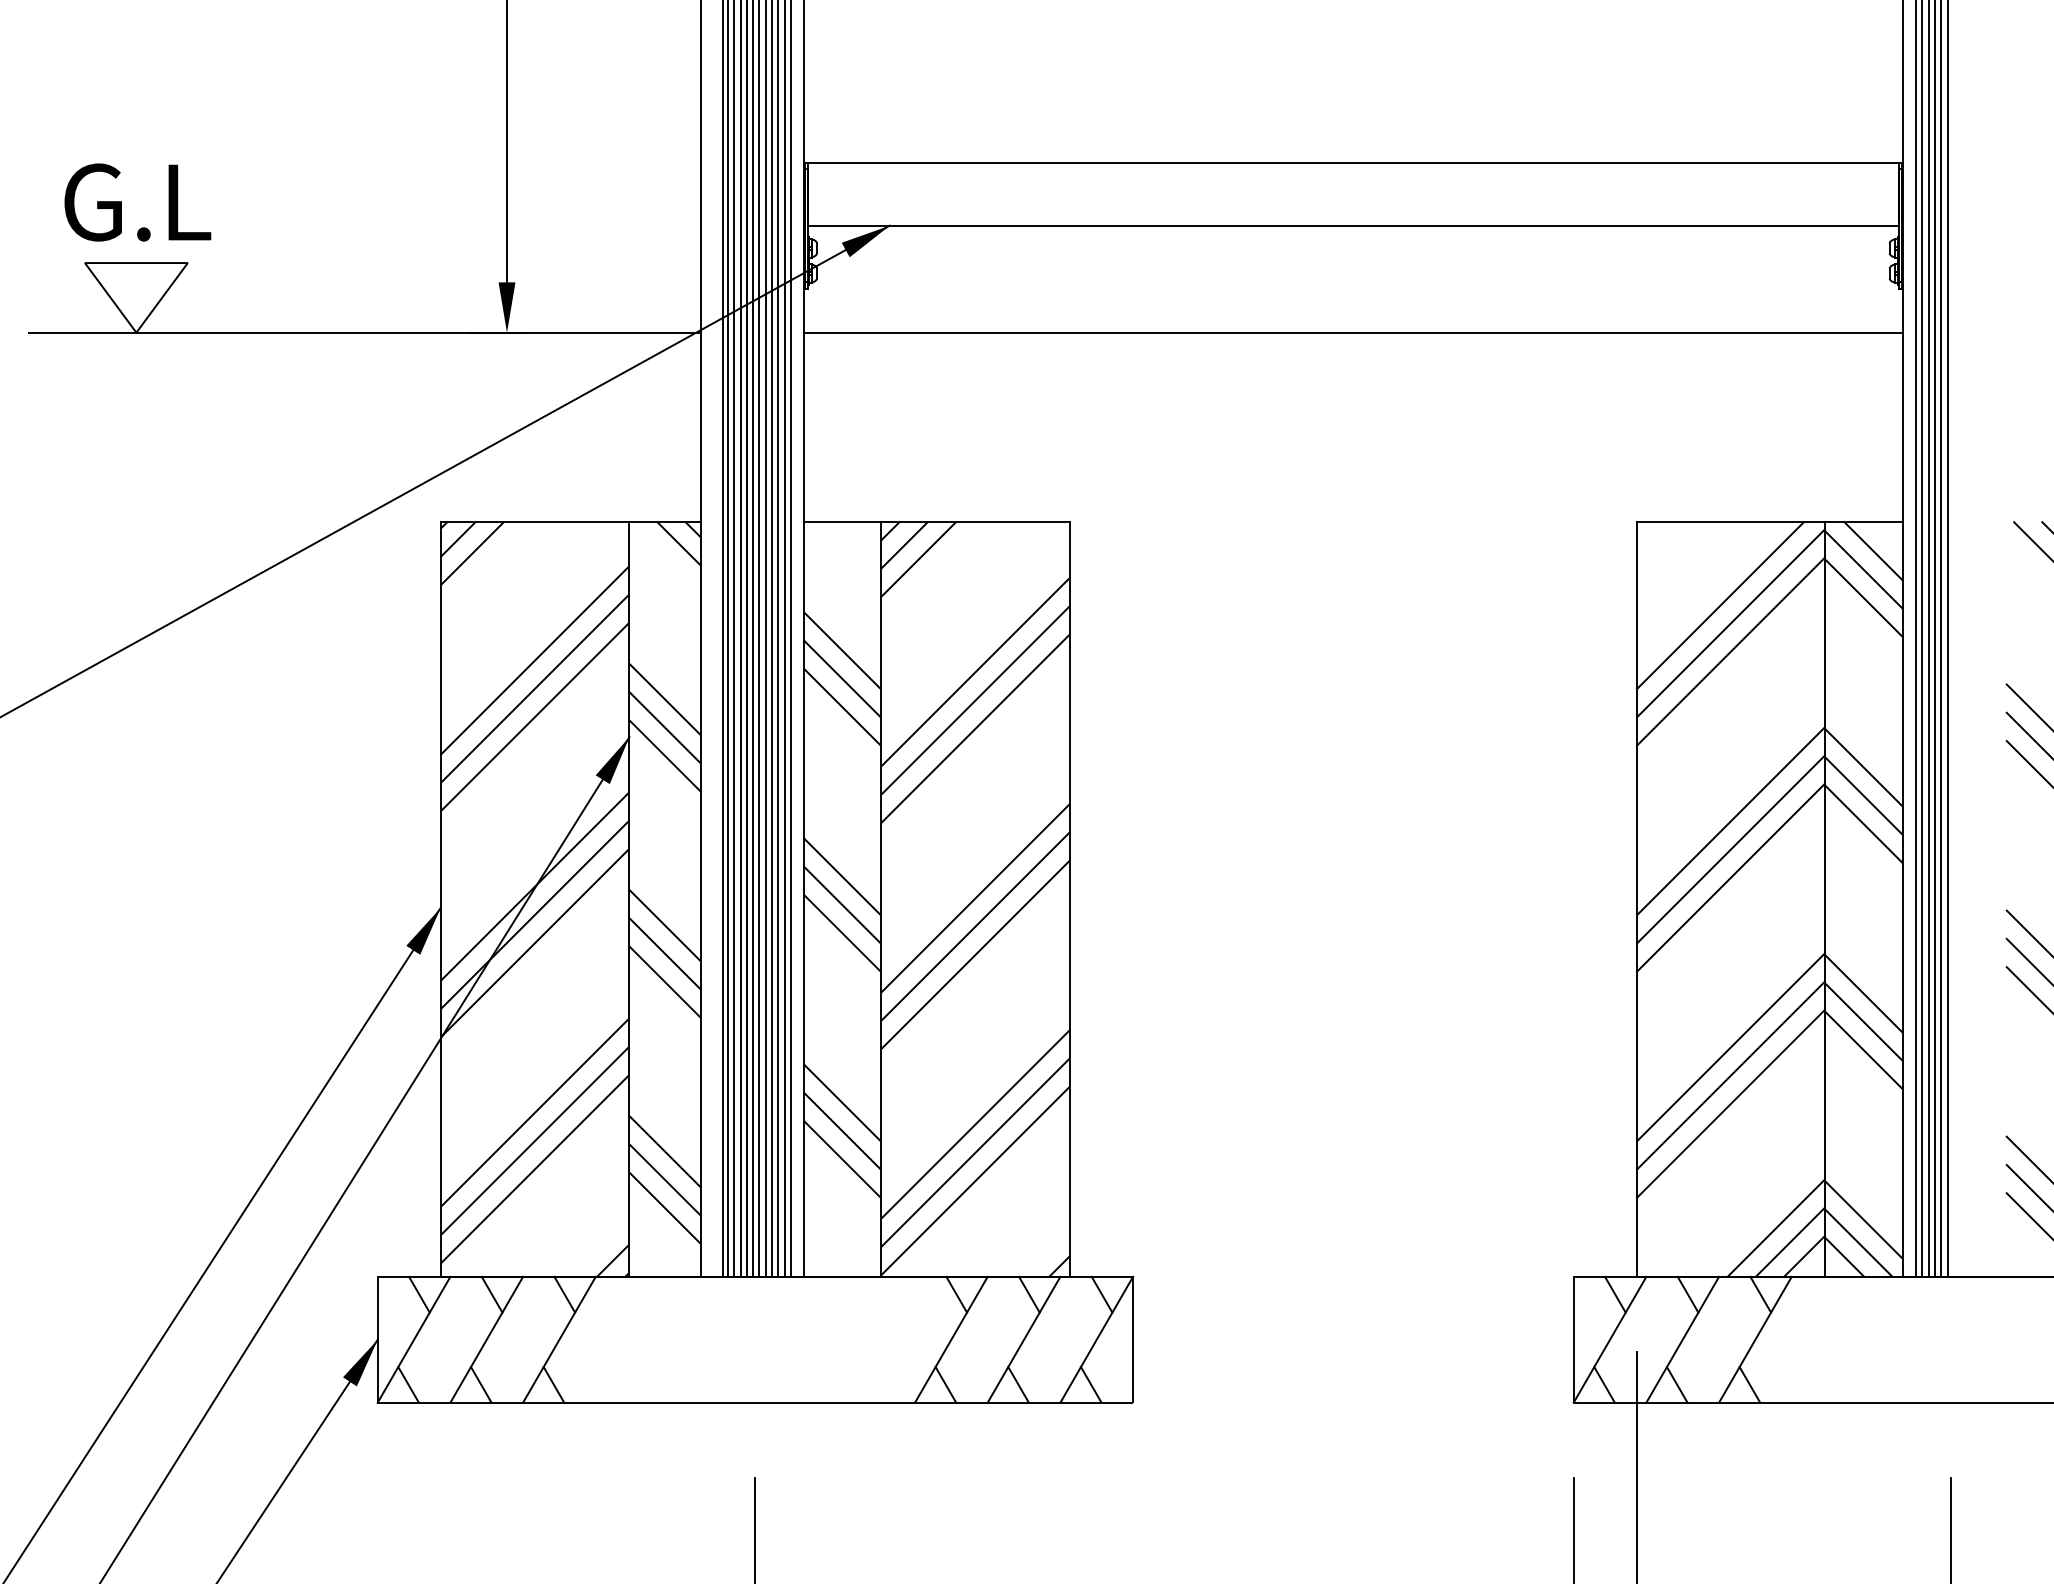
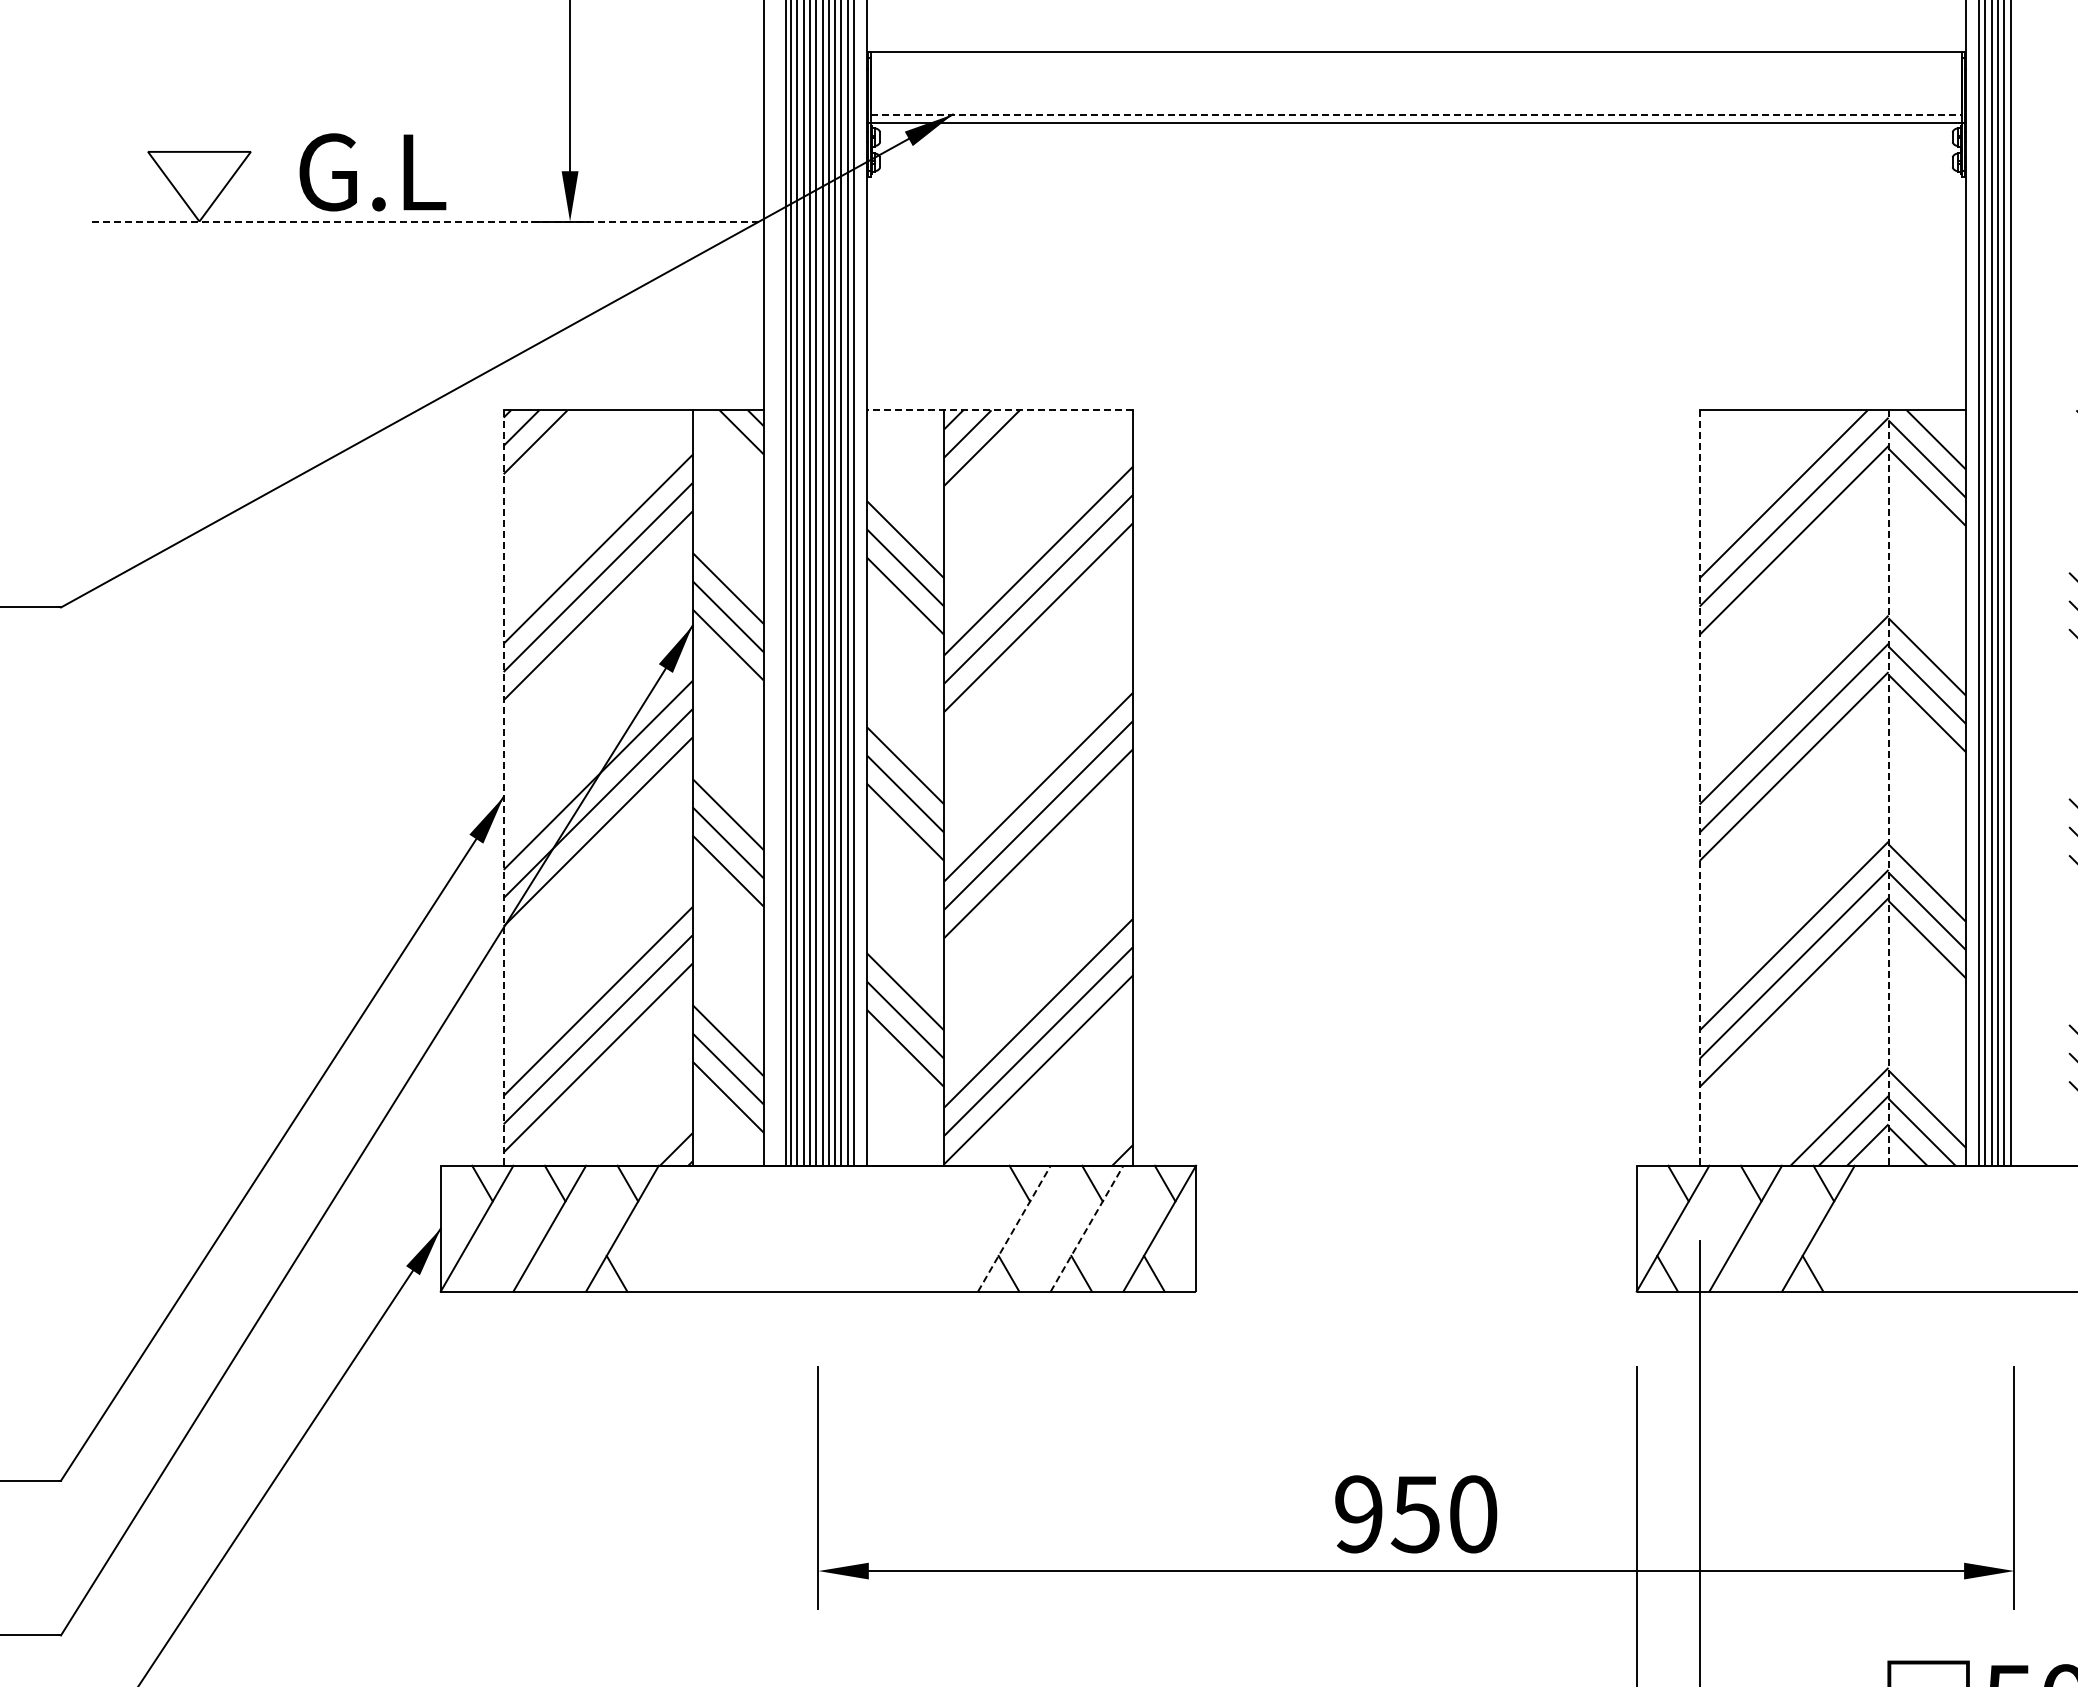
text: (137, 202) -> (372, 172), moved
line: (1353, 225) -> (1416, 114), solid -> dashed
line: (364, 332) -> (427, 221), solid -> dashed
line: (1352, 332) -> (1415, 122), moved
line: (936, 521) -> (999, 410), solid -> dashed
line: (440, 899) -> (503, 788), solid -> dashed
line: (1636, 899) -> (1699, 788), solid -> dashed
line: (1825, 899) -> (1888, 788), solid -> dashed
line: (951, 1339) -> (1014, 1228), solid -> dashed
line: (1024, 1339) -> (1087, 1228), solid -> dashed
line: (408, 1384) -> (471, 1273), removed
line: (481, 1384) -> (544, 1273), removed
line: (1677, 1384) -> (1740, 1273), removed

